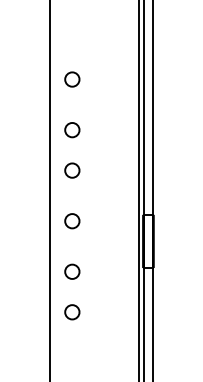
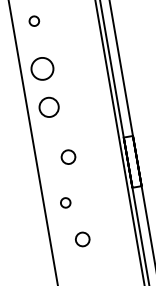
circle: (72, 79) -> (34, 21), size x0.7
circle: (72, 130) -> (42, 69), size x1.6
circle: (72, 170) -> (49, 107), size x1.4
circle: (72, 221) -> (68, 157), moved
circle: (72, 271) -> (65, 202), size x0.7
circle: (72, 312) -> (82, 239), moved

